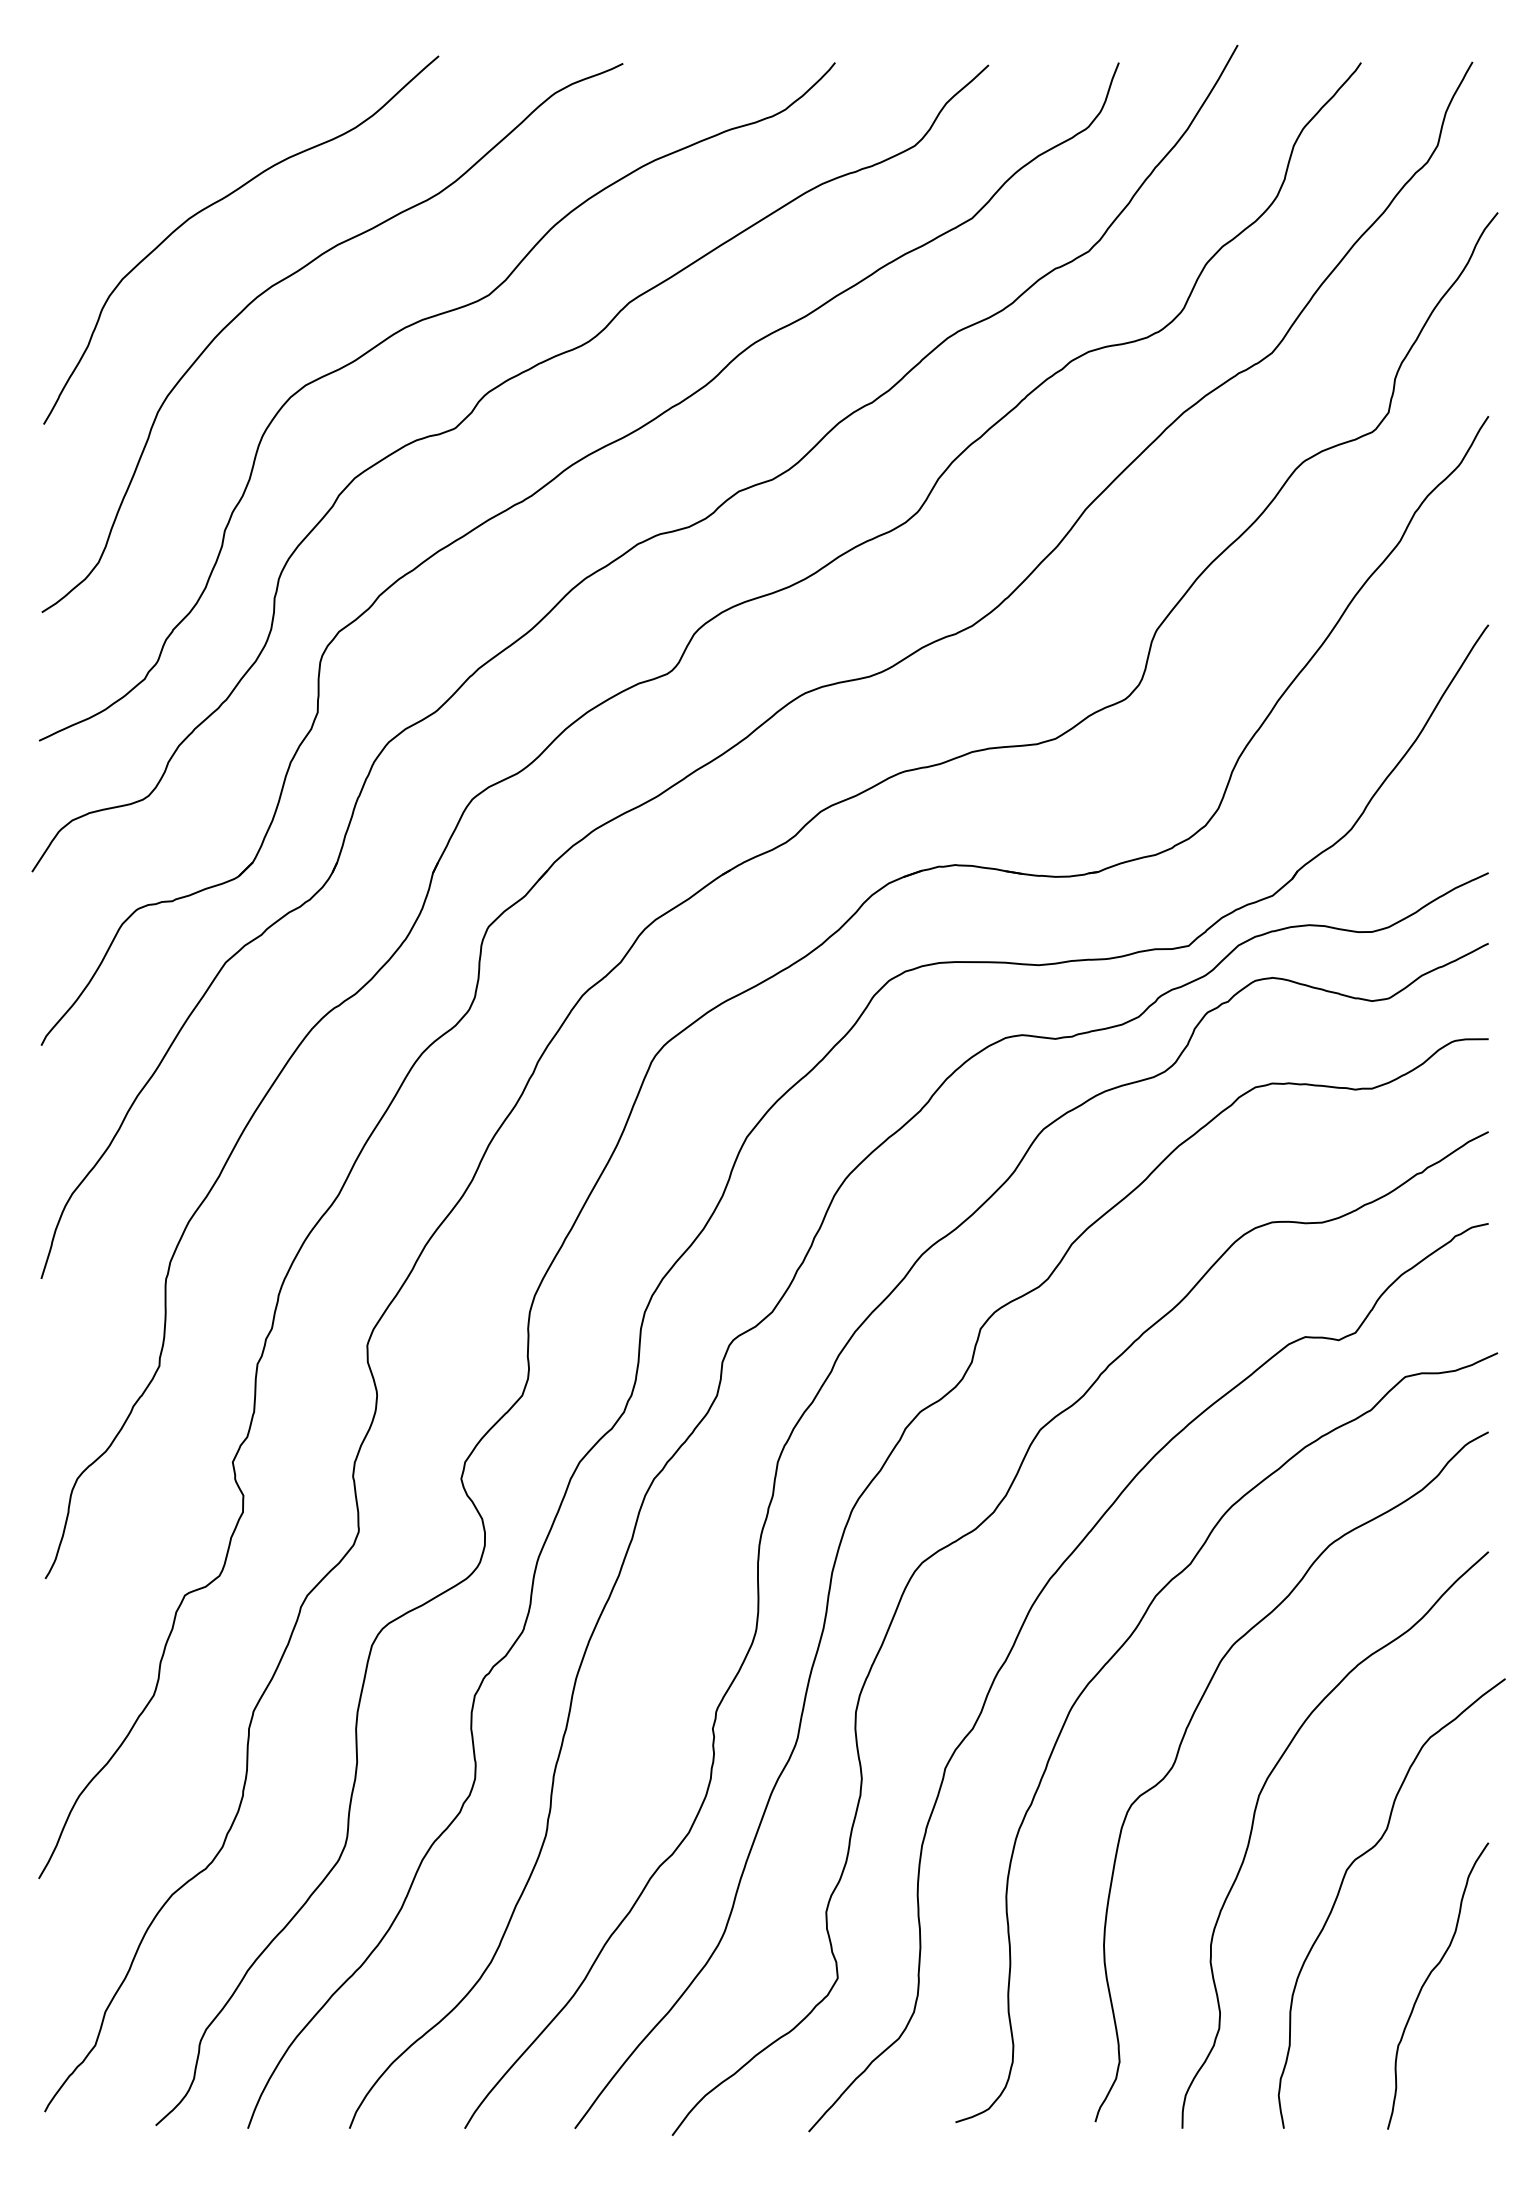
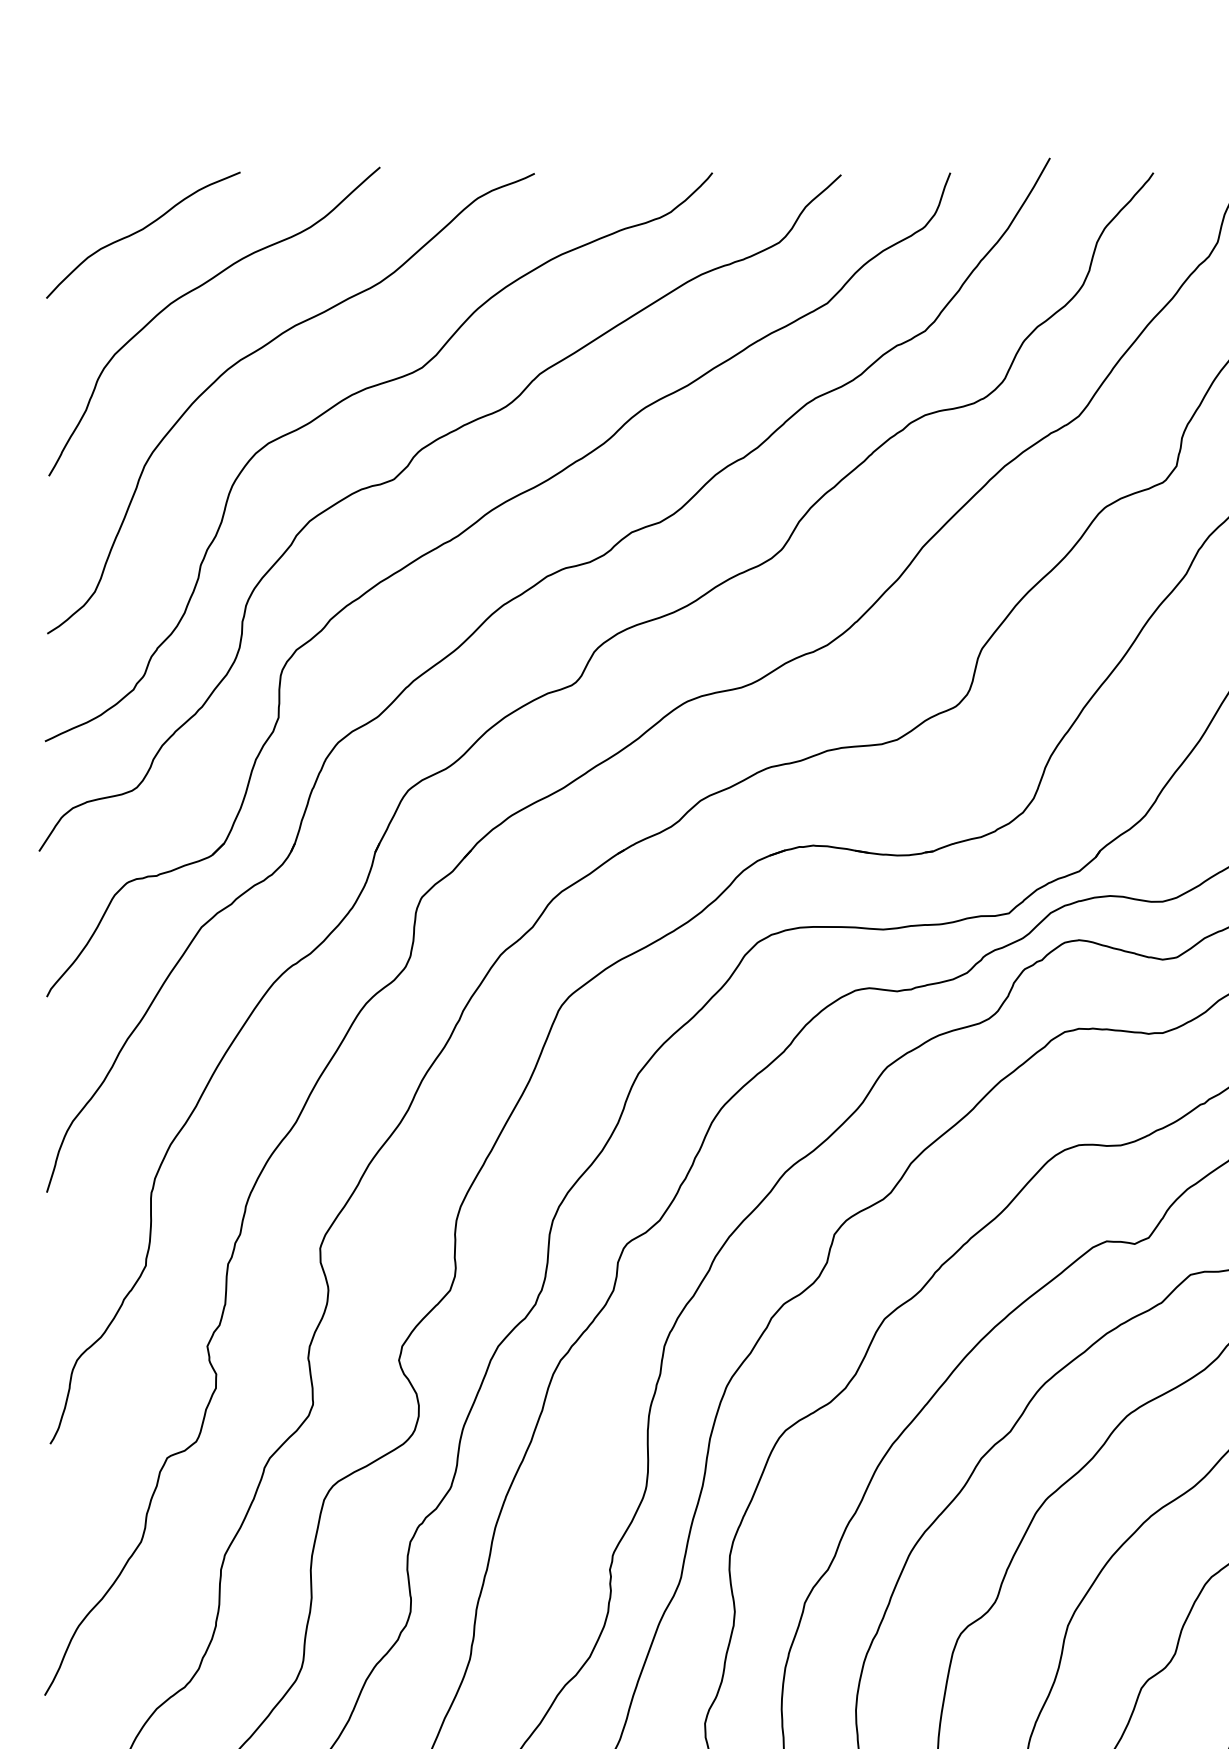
curve: (153, 132) -> (140, 231), added

